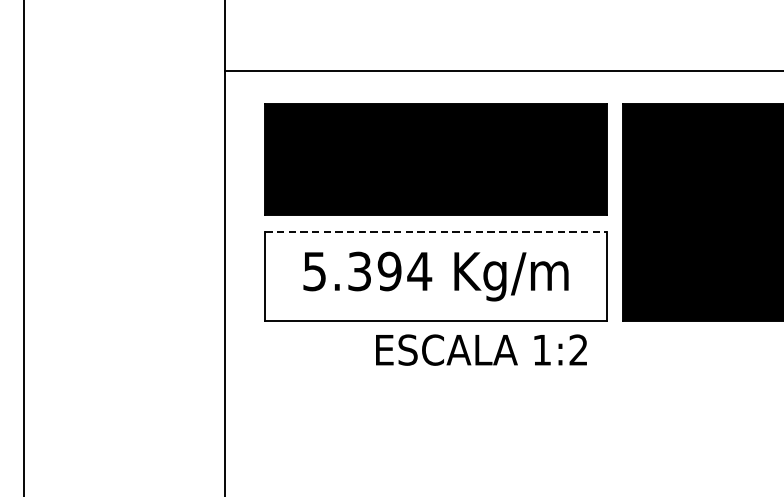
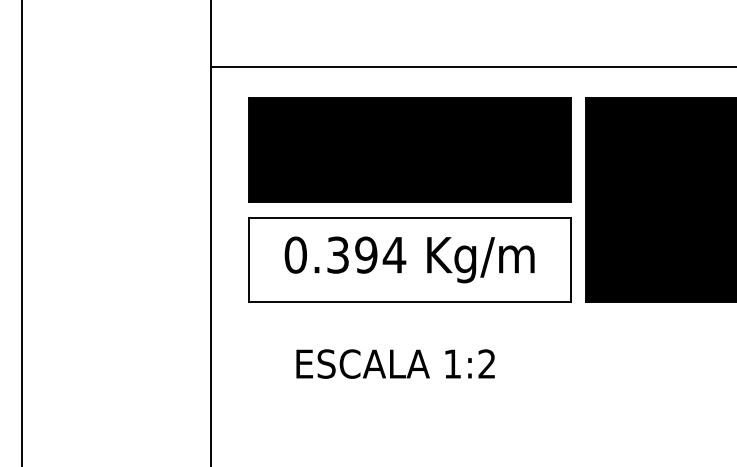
line: (436, 231) -> (410, 217), dashed -> solid
text: (314, 270) -> (295, 254), 5.394 -> 0.394
text: (481, 349) -> (395, 363), moved

